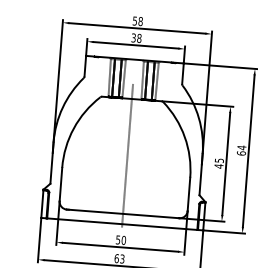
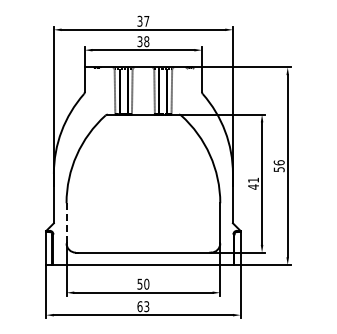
text: (138, 20) -> (143, 20), 58 -> 37
text: (241, 150) -> (278, 166), 64 -> 56
line: (127, 155) -> (143, 182), removed
text: (219, 160) -> (253, 179), 45 -> 41
line: (60, 184) -> (66, 223), solid -> dashed

